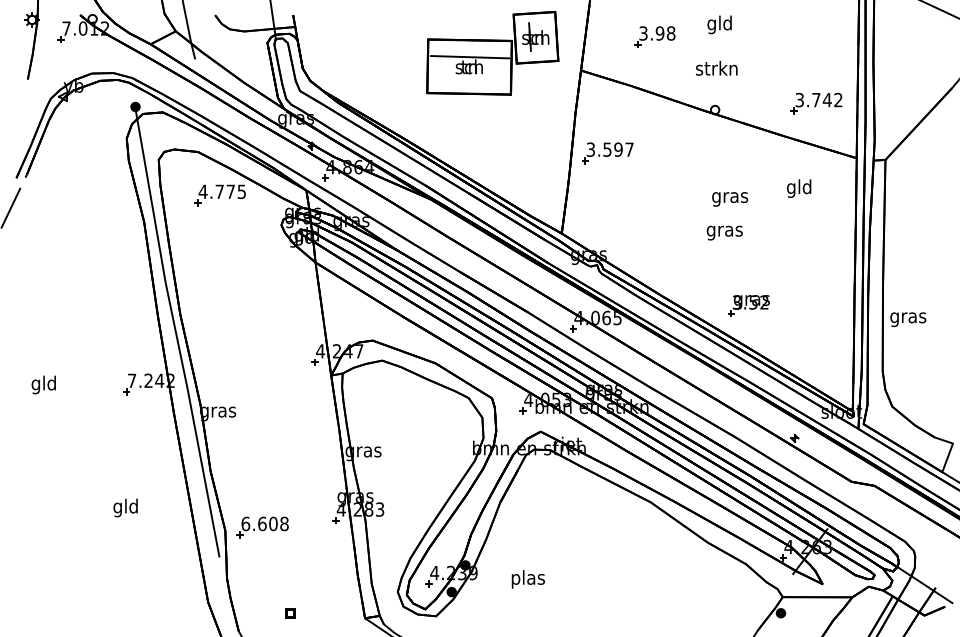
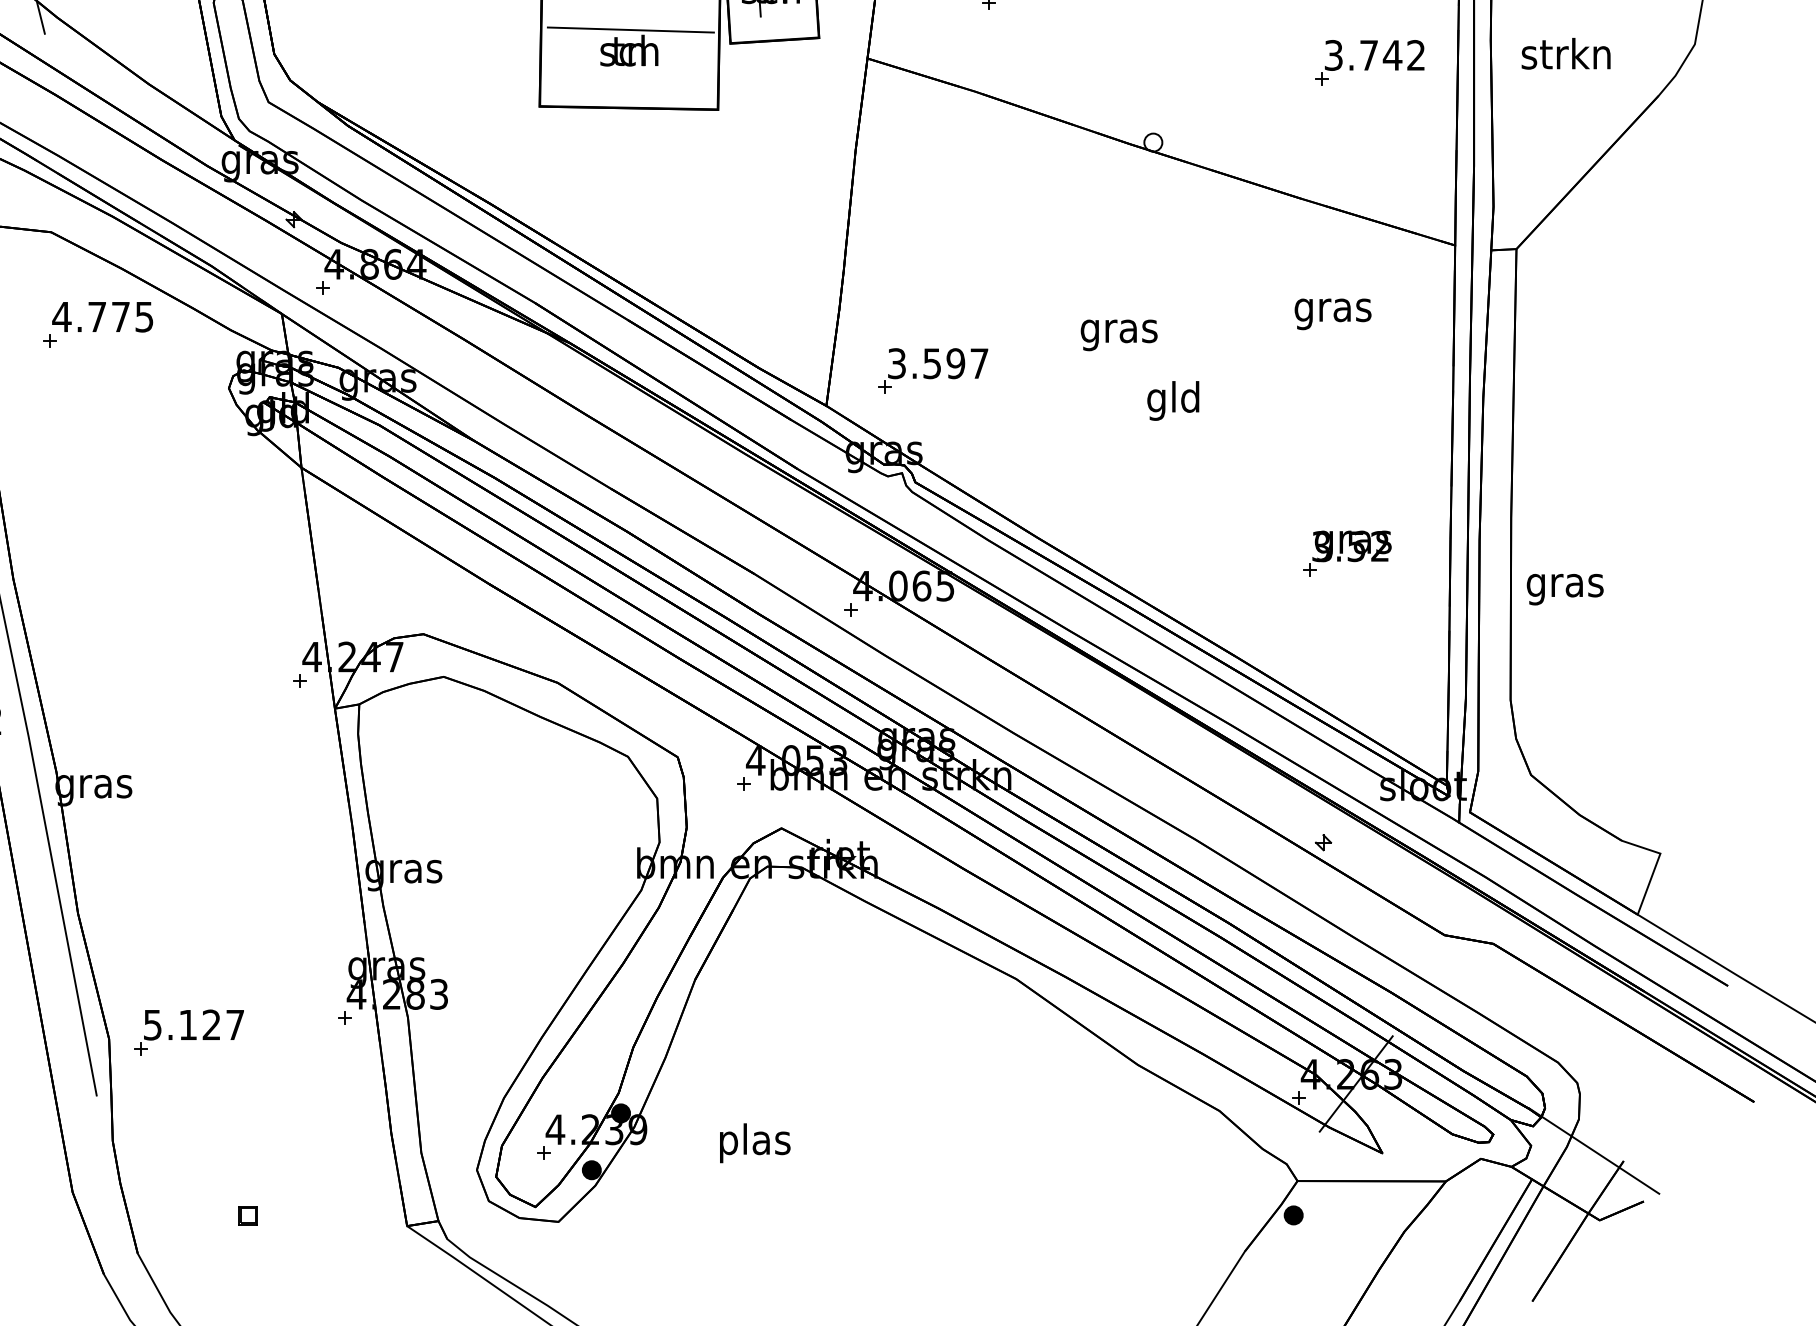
text: (716, 68) -> (1565, 54), moved
part: (816, 103) -> (1369, 62), moved
part: (607, 153) -> (932, 371), moved
text: (799, 188) -> (1333, 309), gld -> gras
text: (729, 199) -> (1117, 335), moved
text: (724, 230) -> (1173, 399), gras -> gld
part: (748, 305) -> (1345, 552), moved
text: (264, 523) -> (192, 1024), 6.608 -> 5.127

